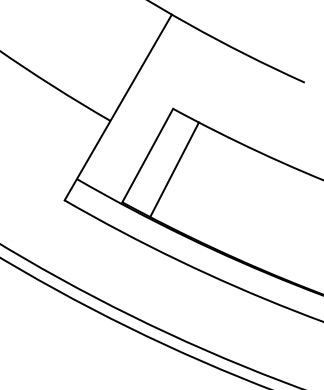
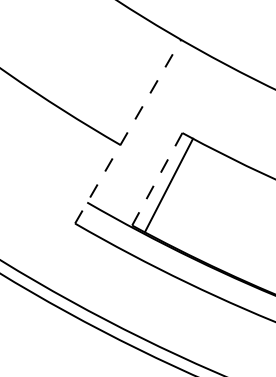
line: (118, 107) -> (128, 131), solid -> dashed
line: (147, 156) -> (157, 180), solid -> dashed
line: (174, 169) -> (168, 185), moved

